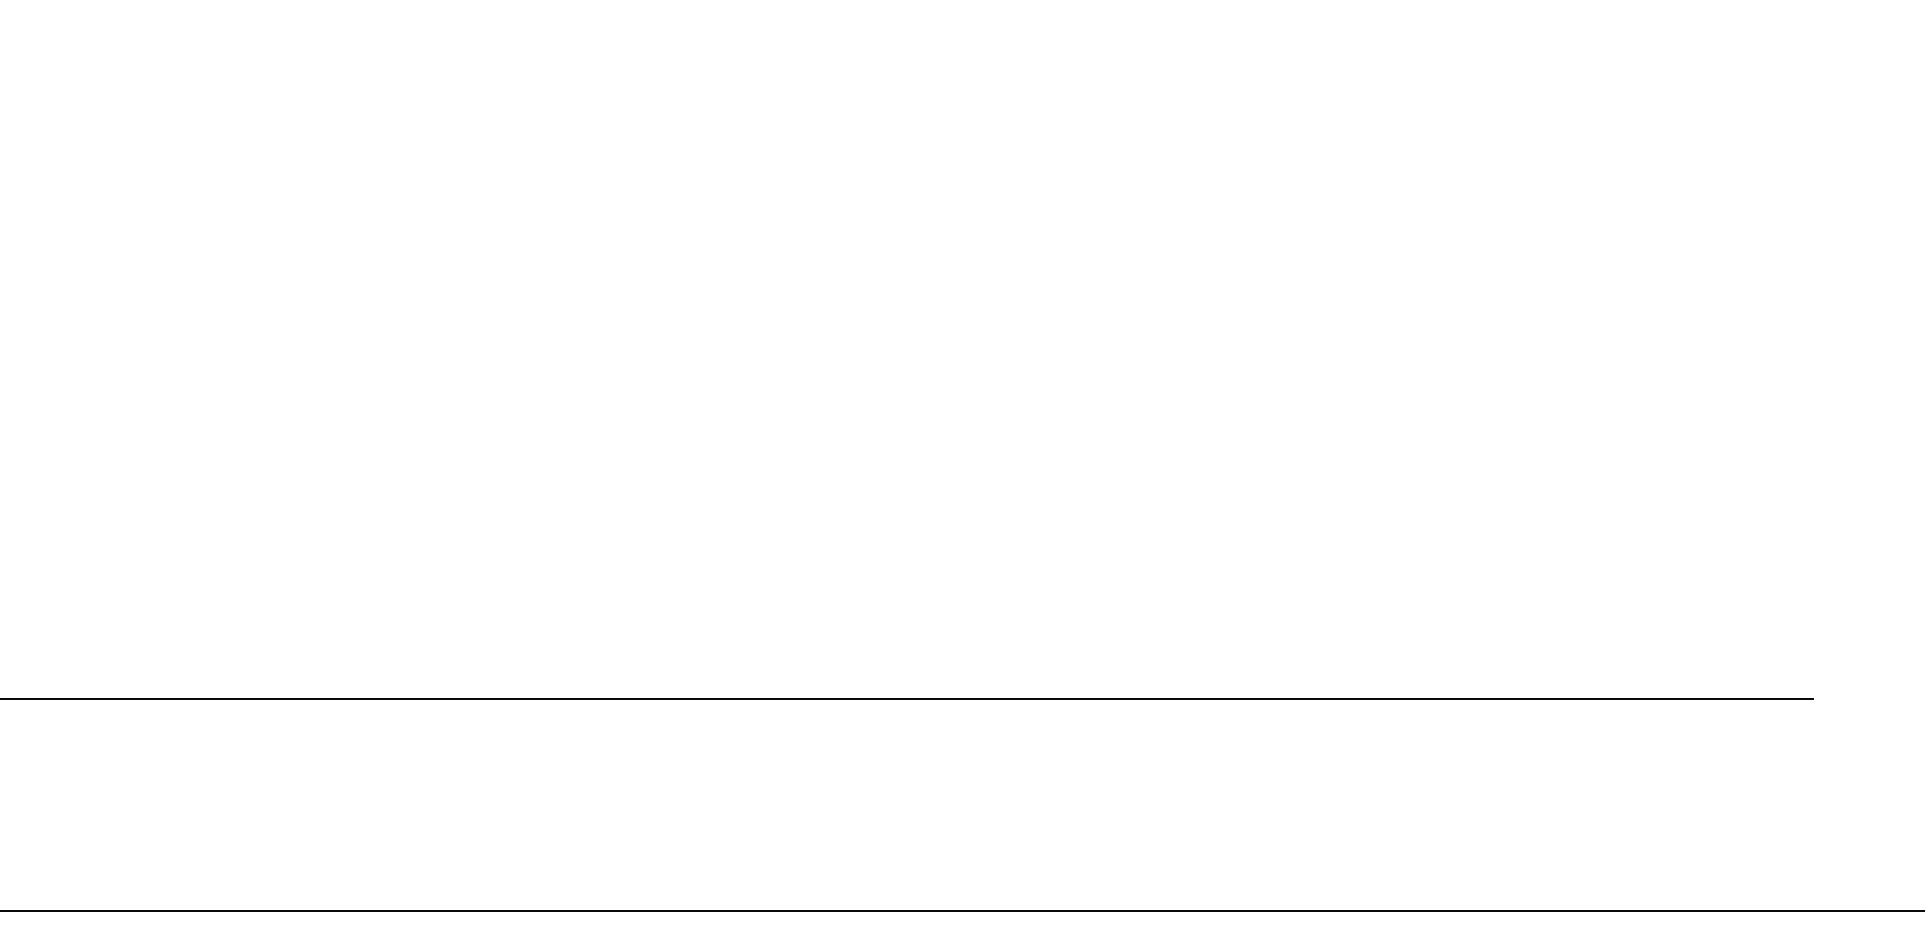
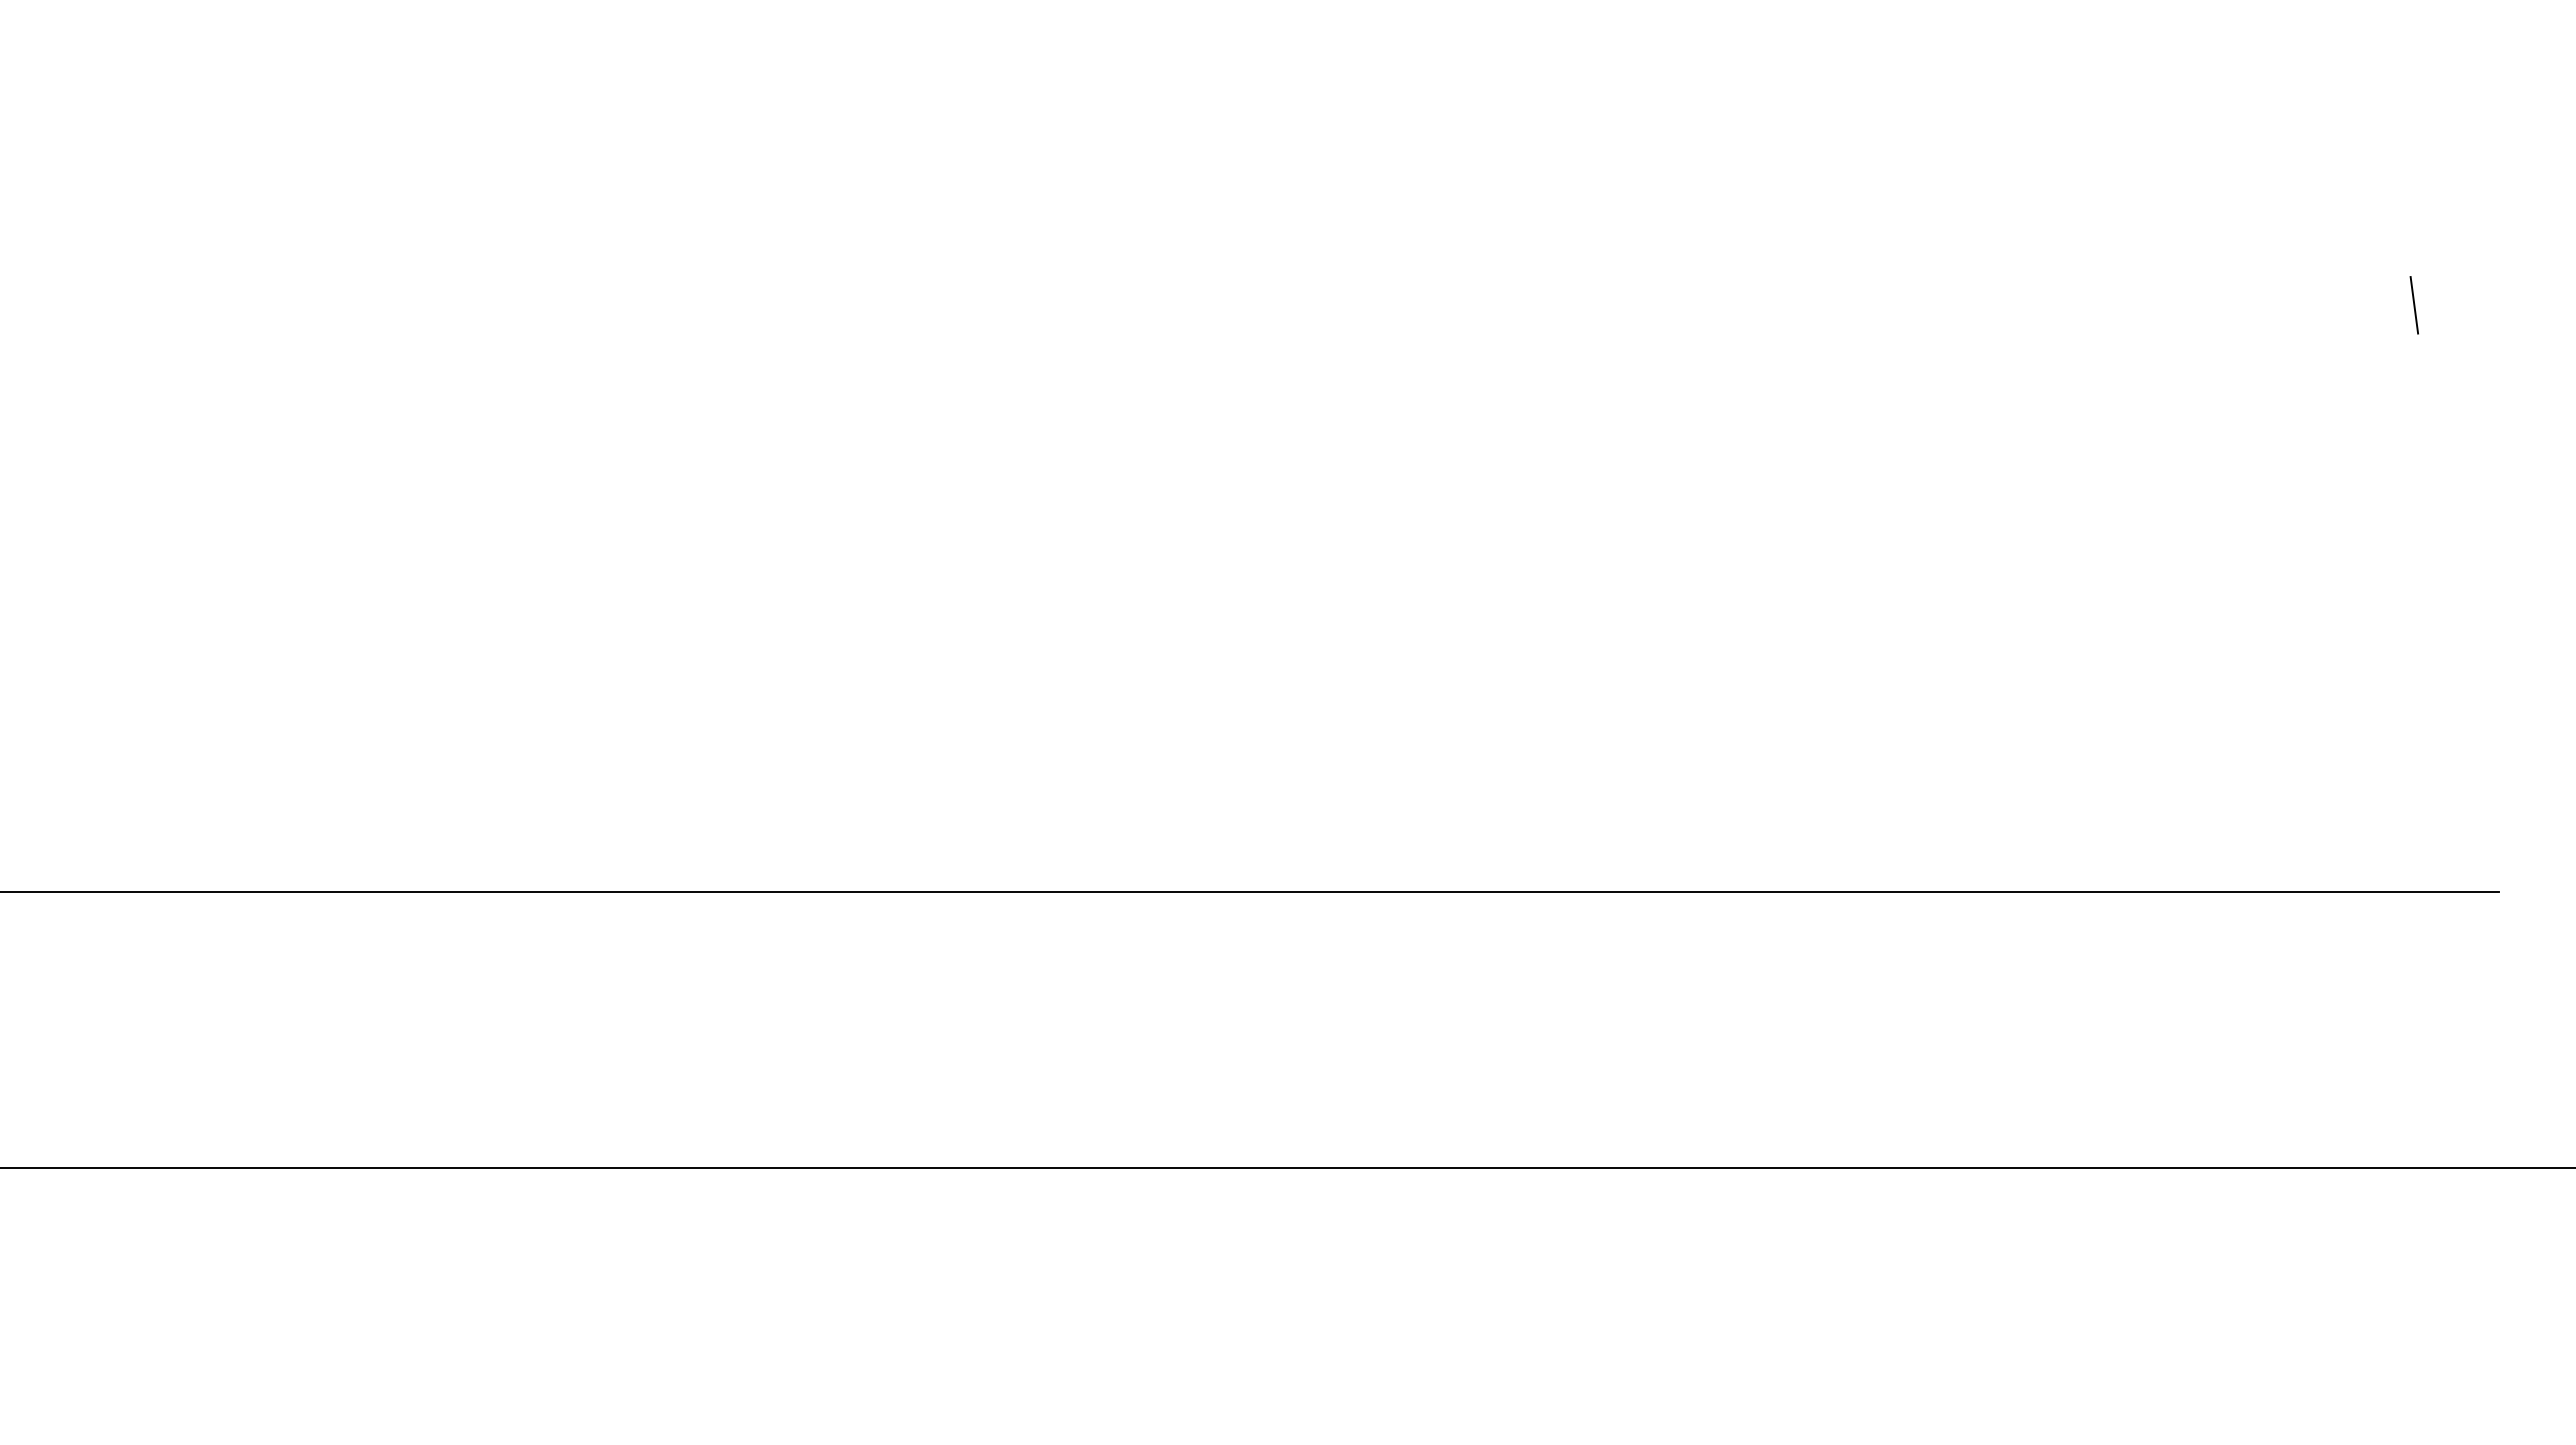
line: (1747, 248) -> (2414, 305), added

